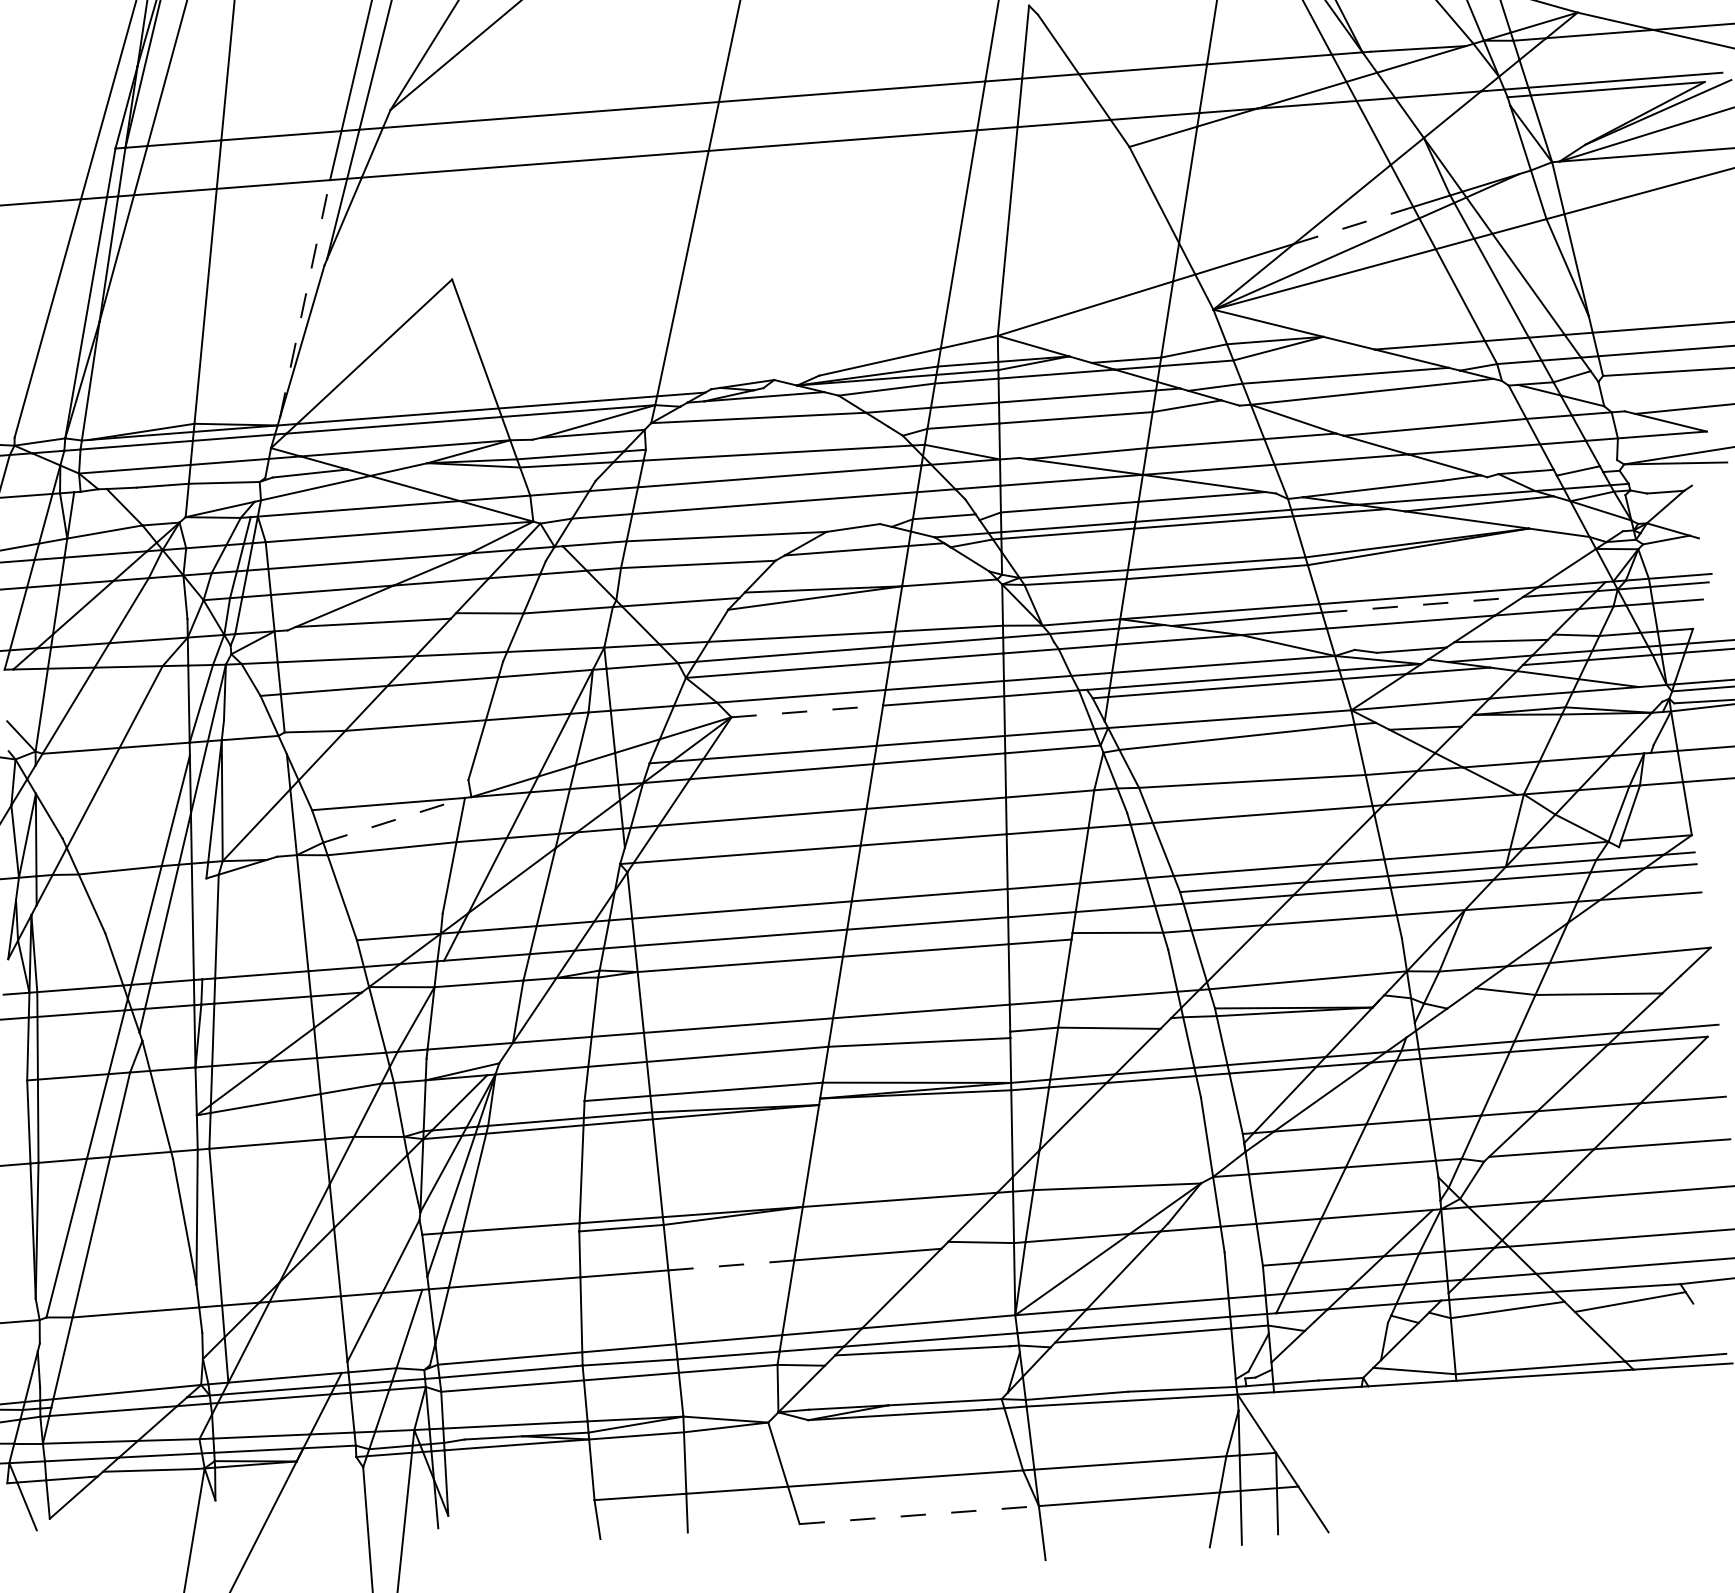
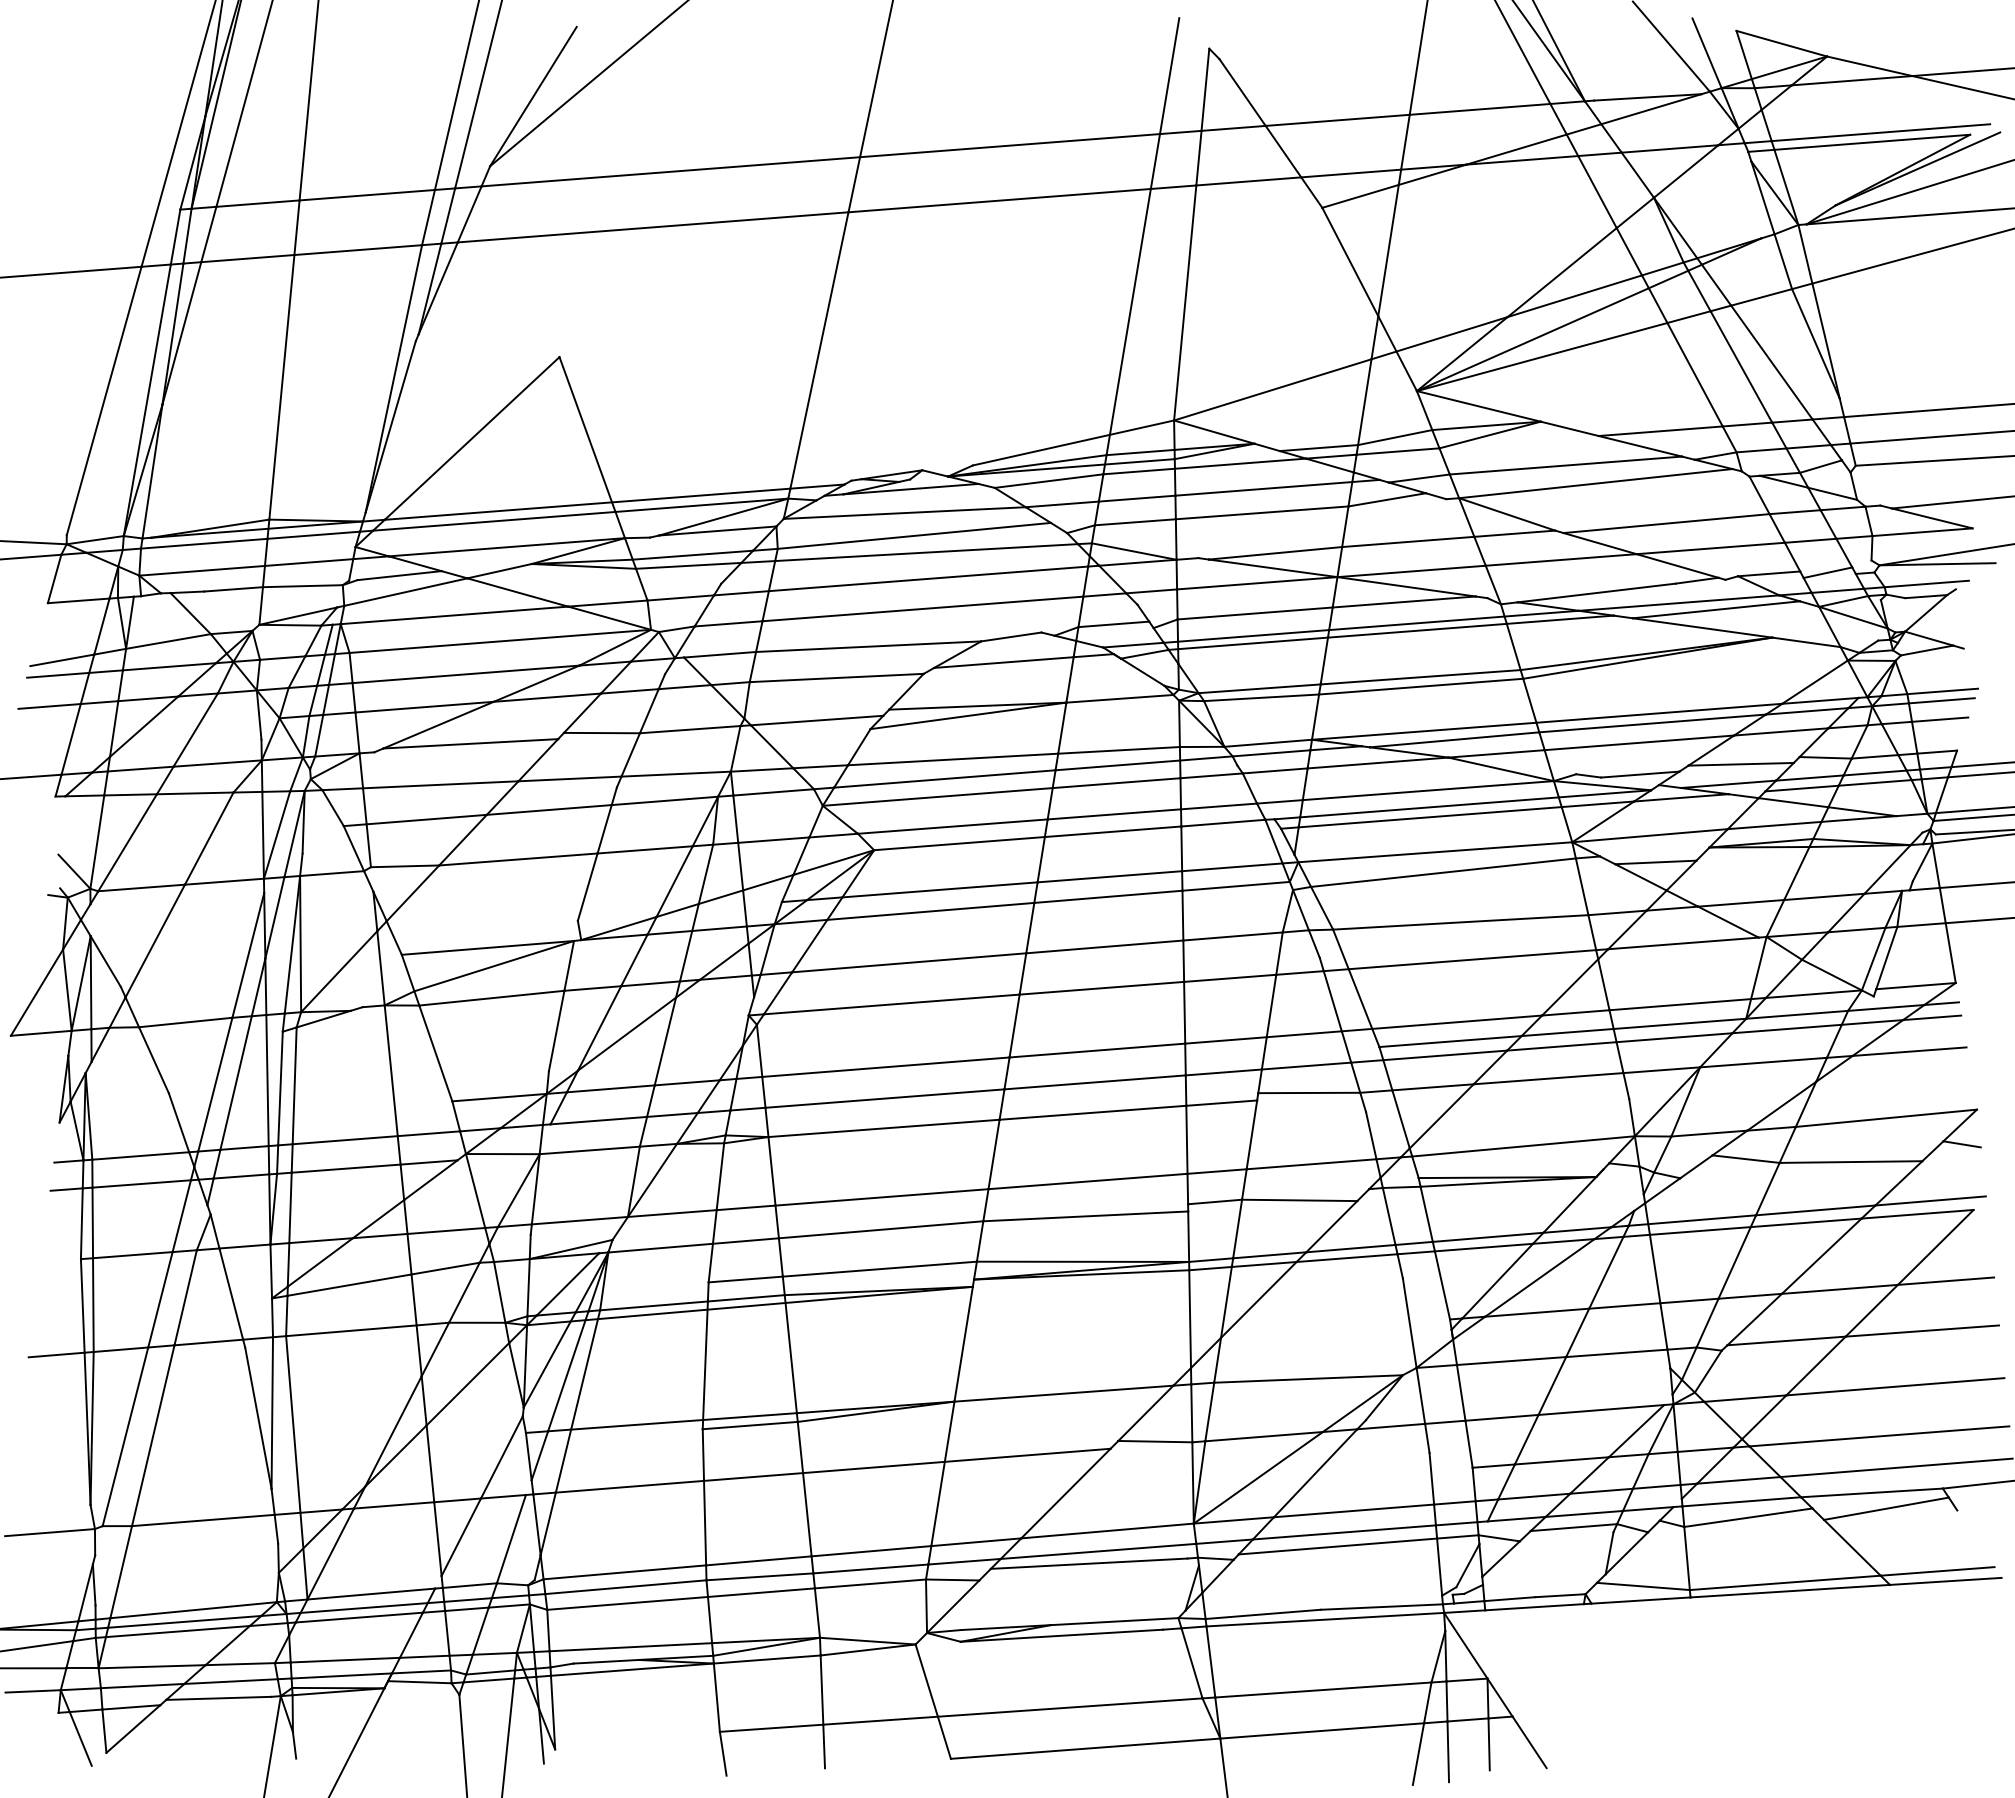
line: (1354, 225) -> (1575, 296), dashed -> solid
line: (305, 298) -> (394, 378), dashed -> solid
line: (766, 437) -> (913, 535), added
line: (1665, 480) -> (1926, 583), added
line: (1422, 604) -> (1652, 723), dashed -> solid
line: (807, 711) -> (959, 843), dashed -> solid
line: (394, 820) -> (494, 966), dashed -> solid
line: (204, 928) -> (280, 1088), added
line: (1696, 978) -> (1961, 1144), added
line: (731, 1265) -> (874, 1467), dashed -> solid
line: (1352, 1318) -> (1573, 1527), added
line: (119, 1402) -> (184, 1621), added
line: (327, 1456) -> (419, 1682), added
line: (216, 1512) -> (294, 1745), added
line: (920, 1514) -> (1086, 1748), dashed -> solid

